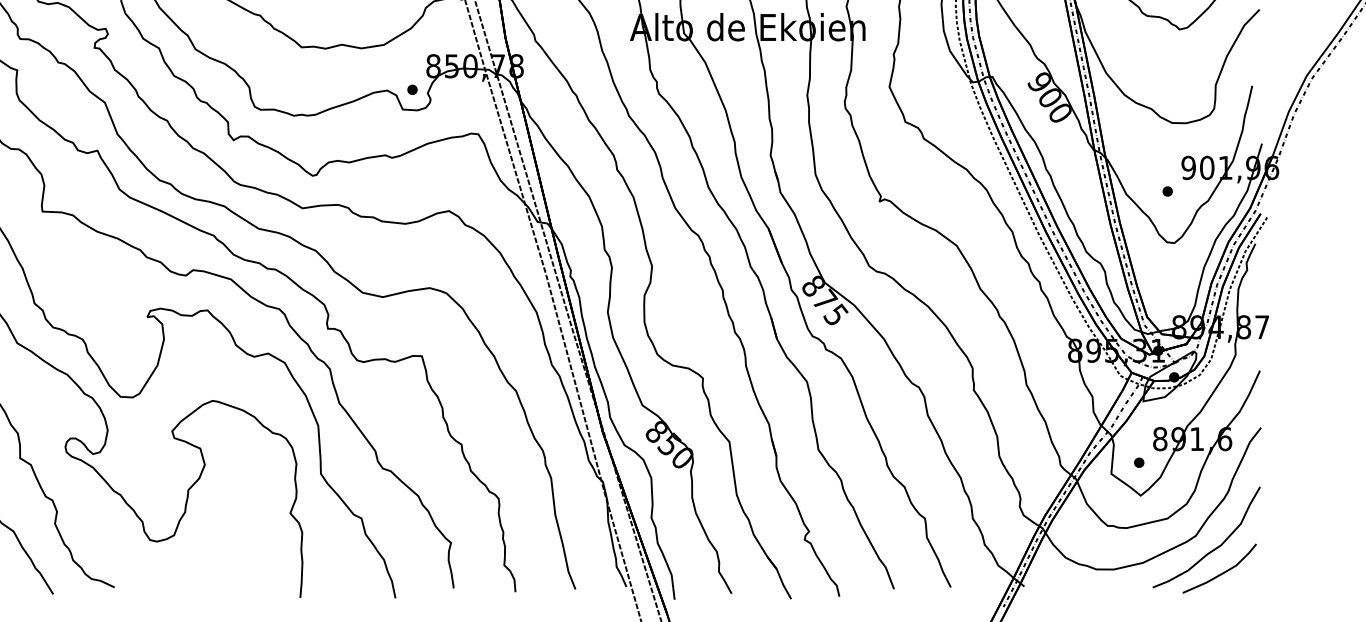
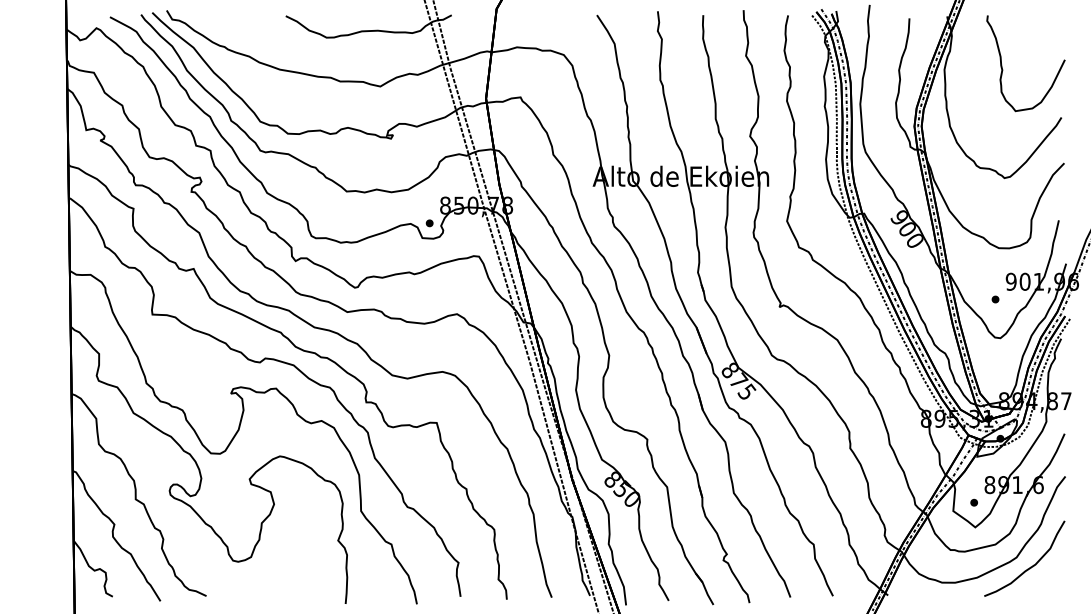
curve: (1222, 571) -> (1036, 584), removed

